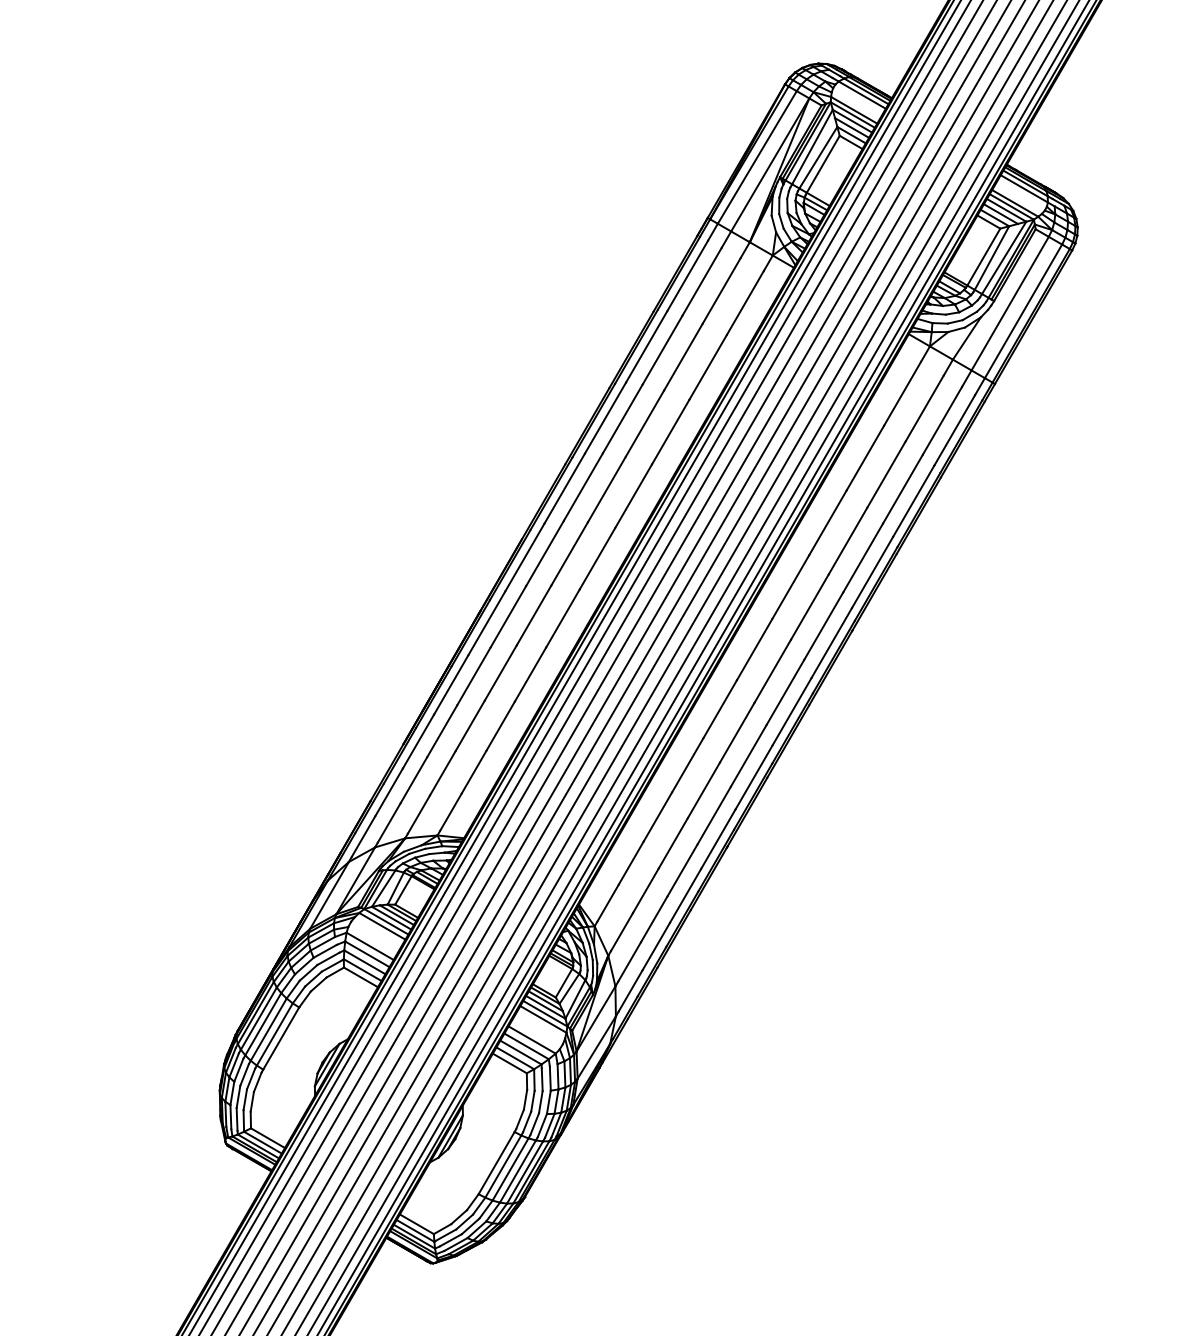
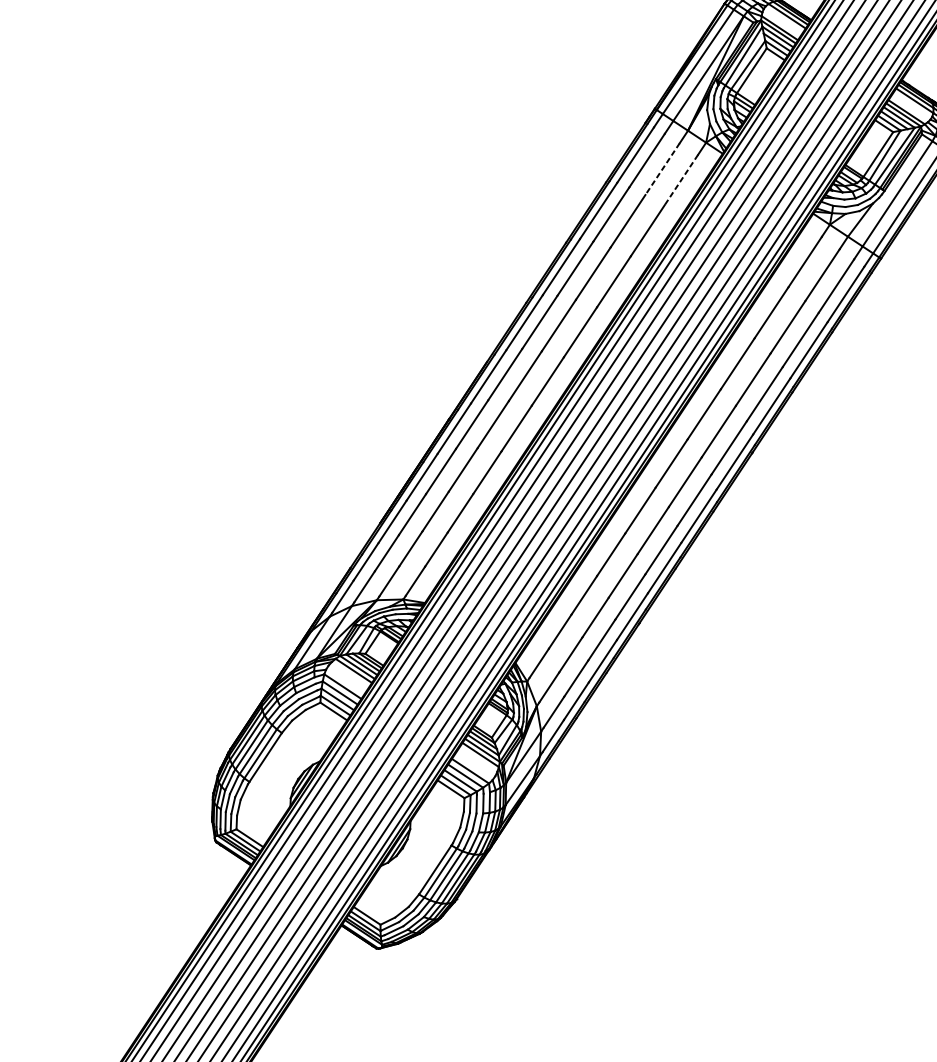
line: (721, 290) -> (662, 168), solid -> dashed
line: (745, 302) -> (681, 179), solid -> dashed

